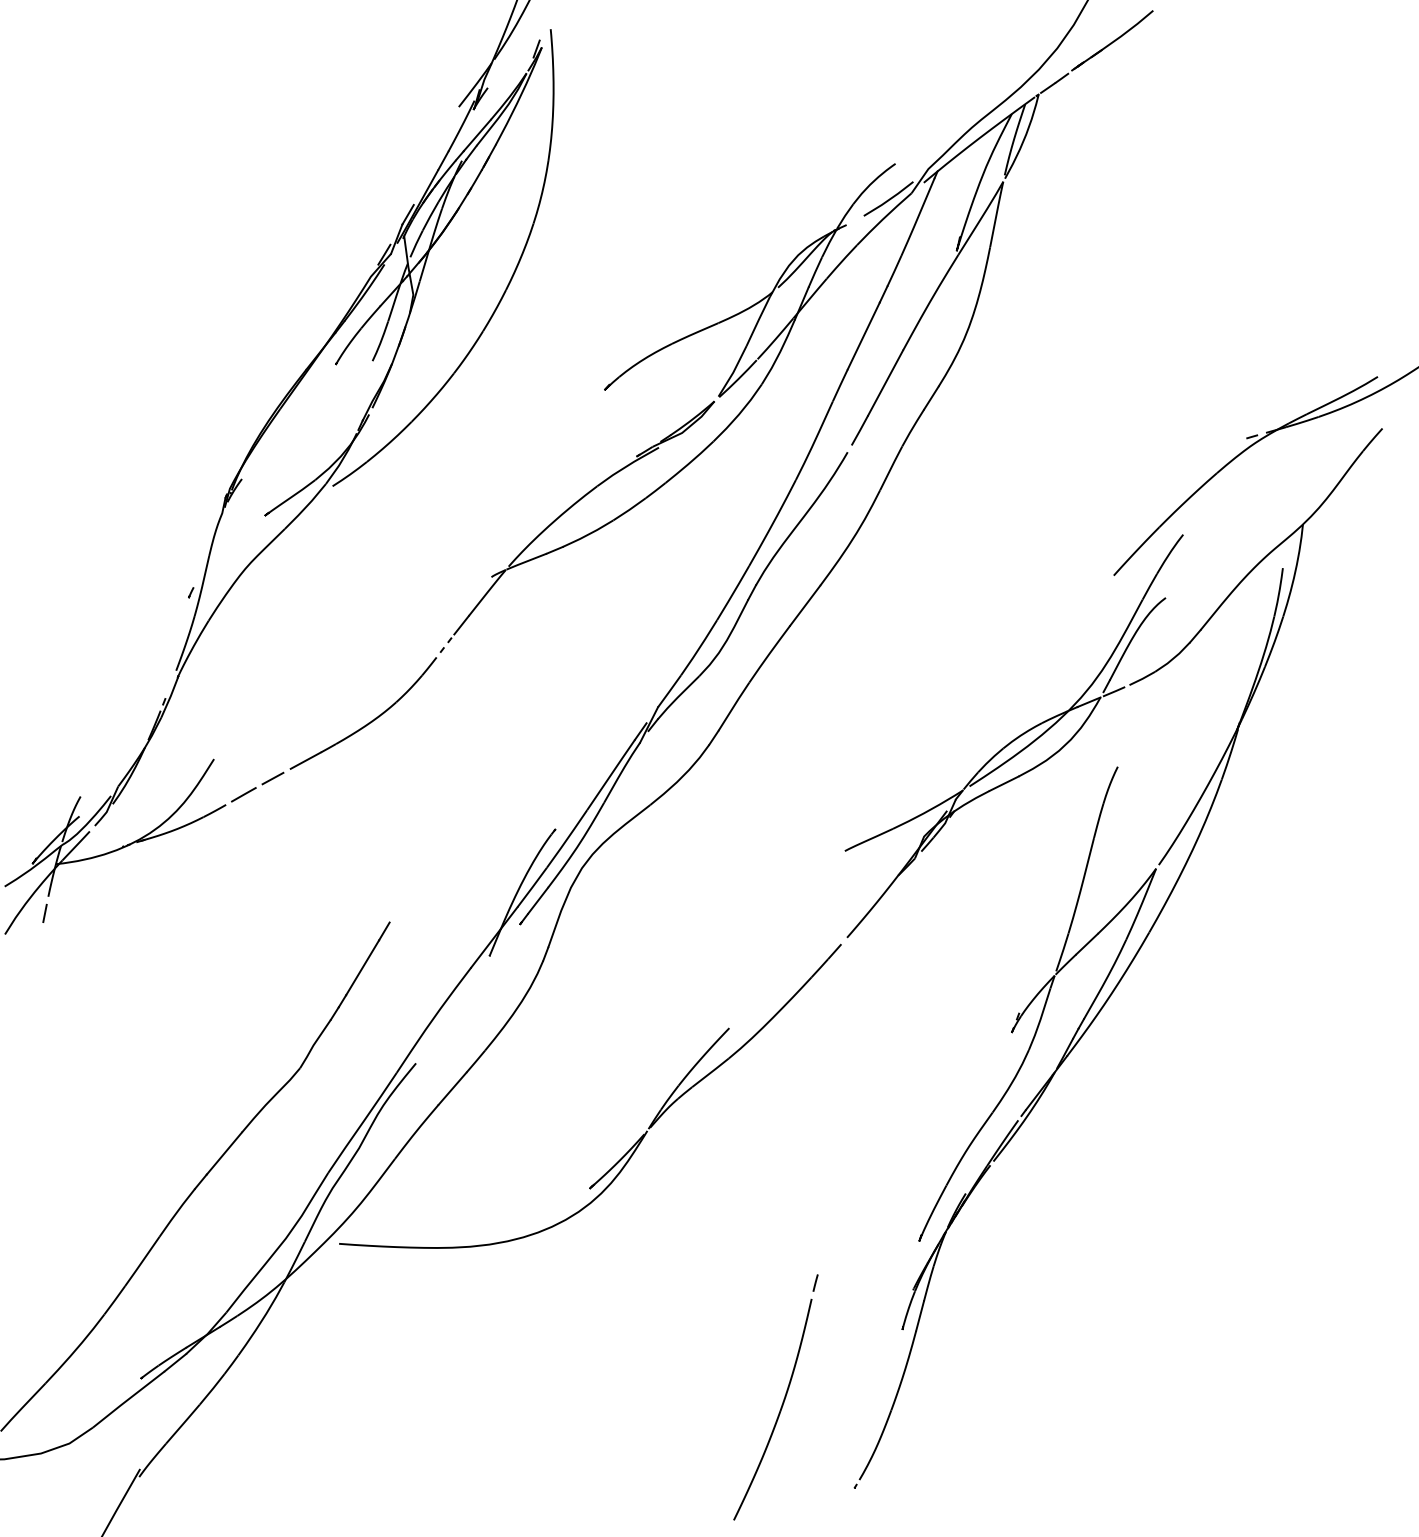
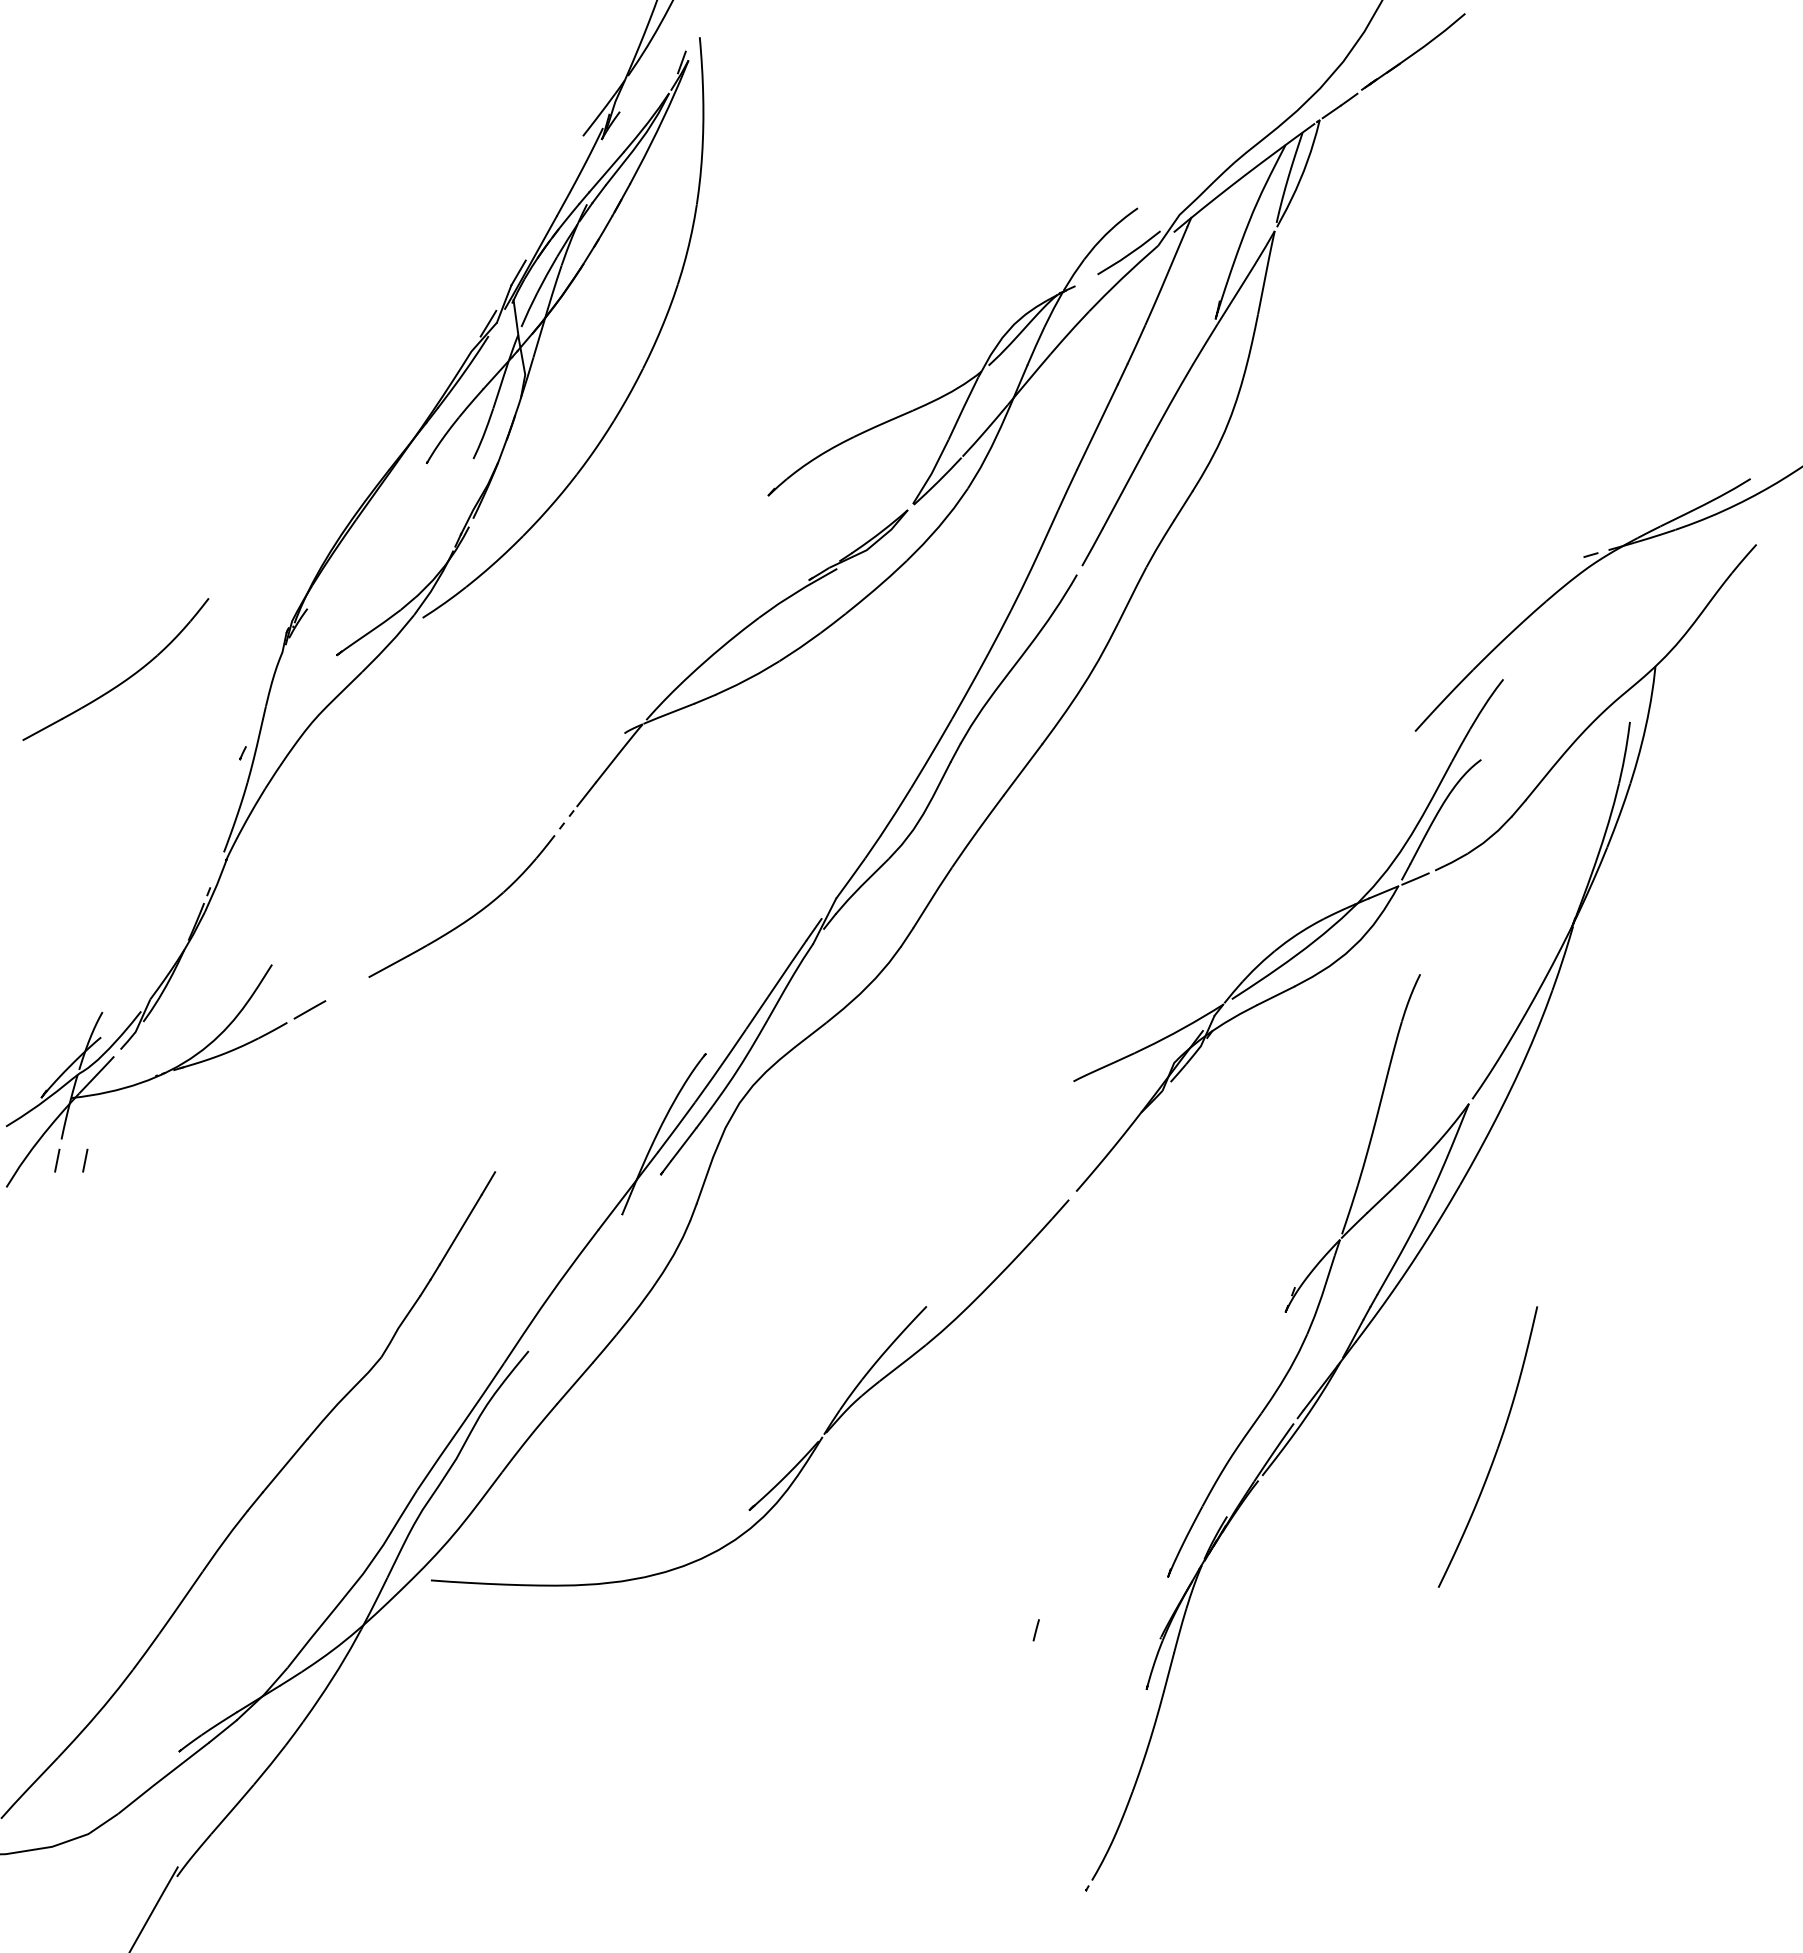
part: (97, 535) -> (123, 680), added
line: (272, 778) -> (346, 989), removed
line: (67, 913) -> (85, 1160), added
part: (779, 1410) -> (1496, 1448), moved

